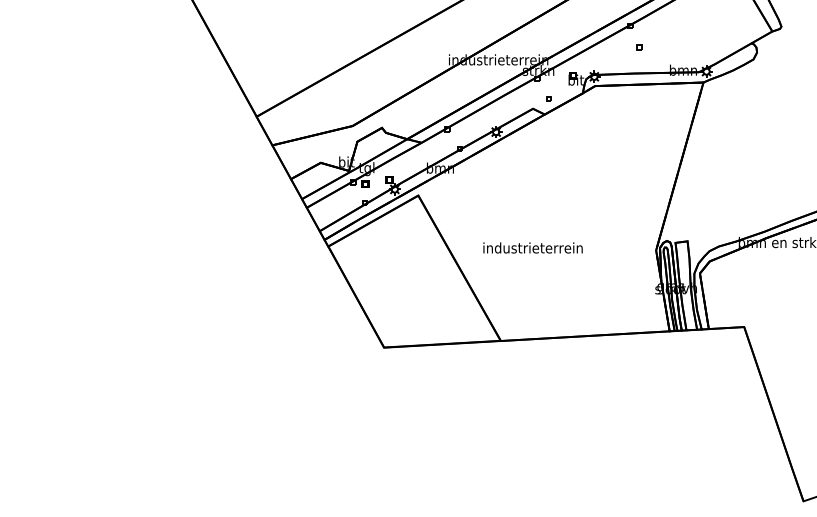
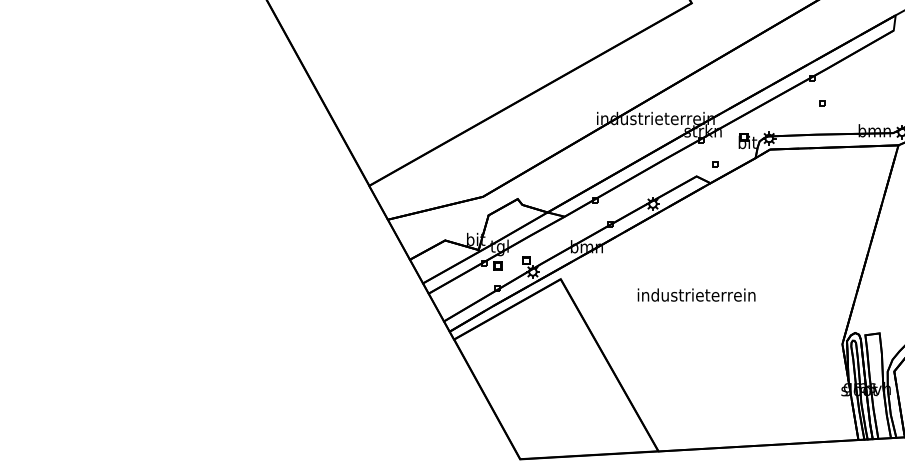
text: (532, 247) -> (695, 294), moved

